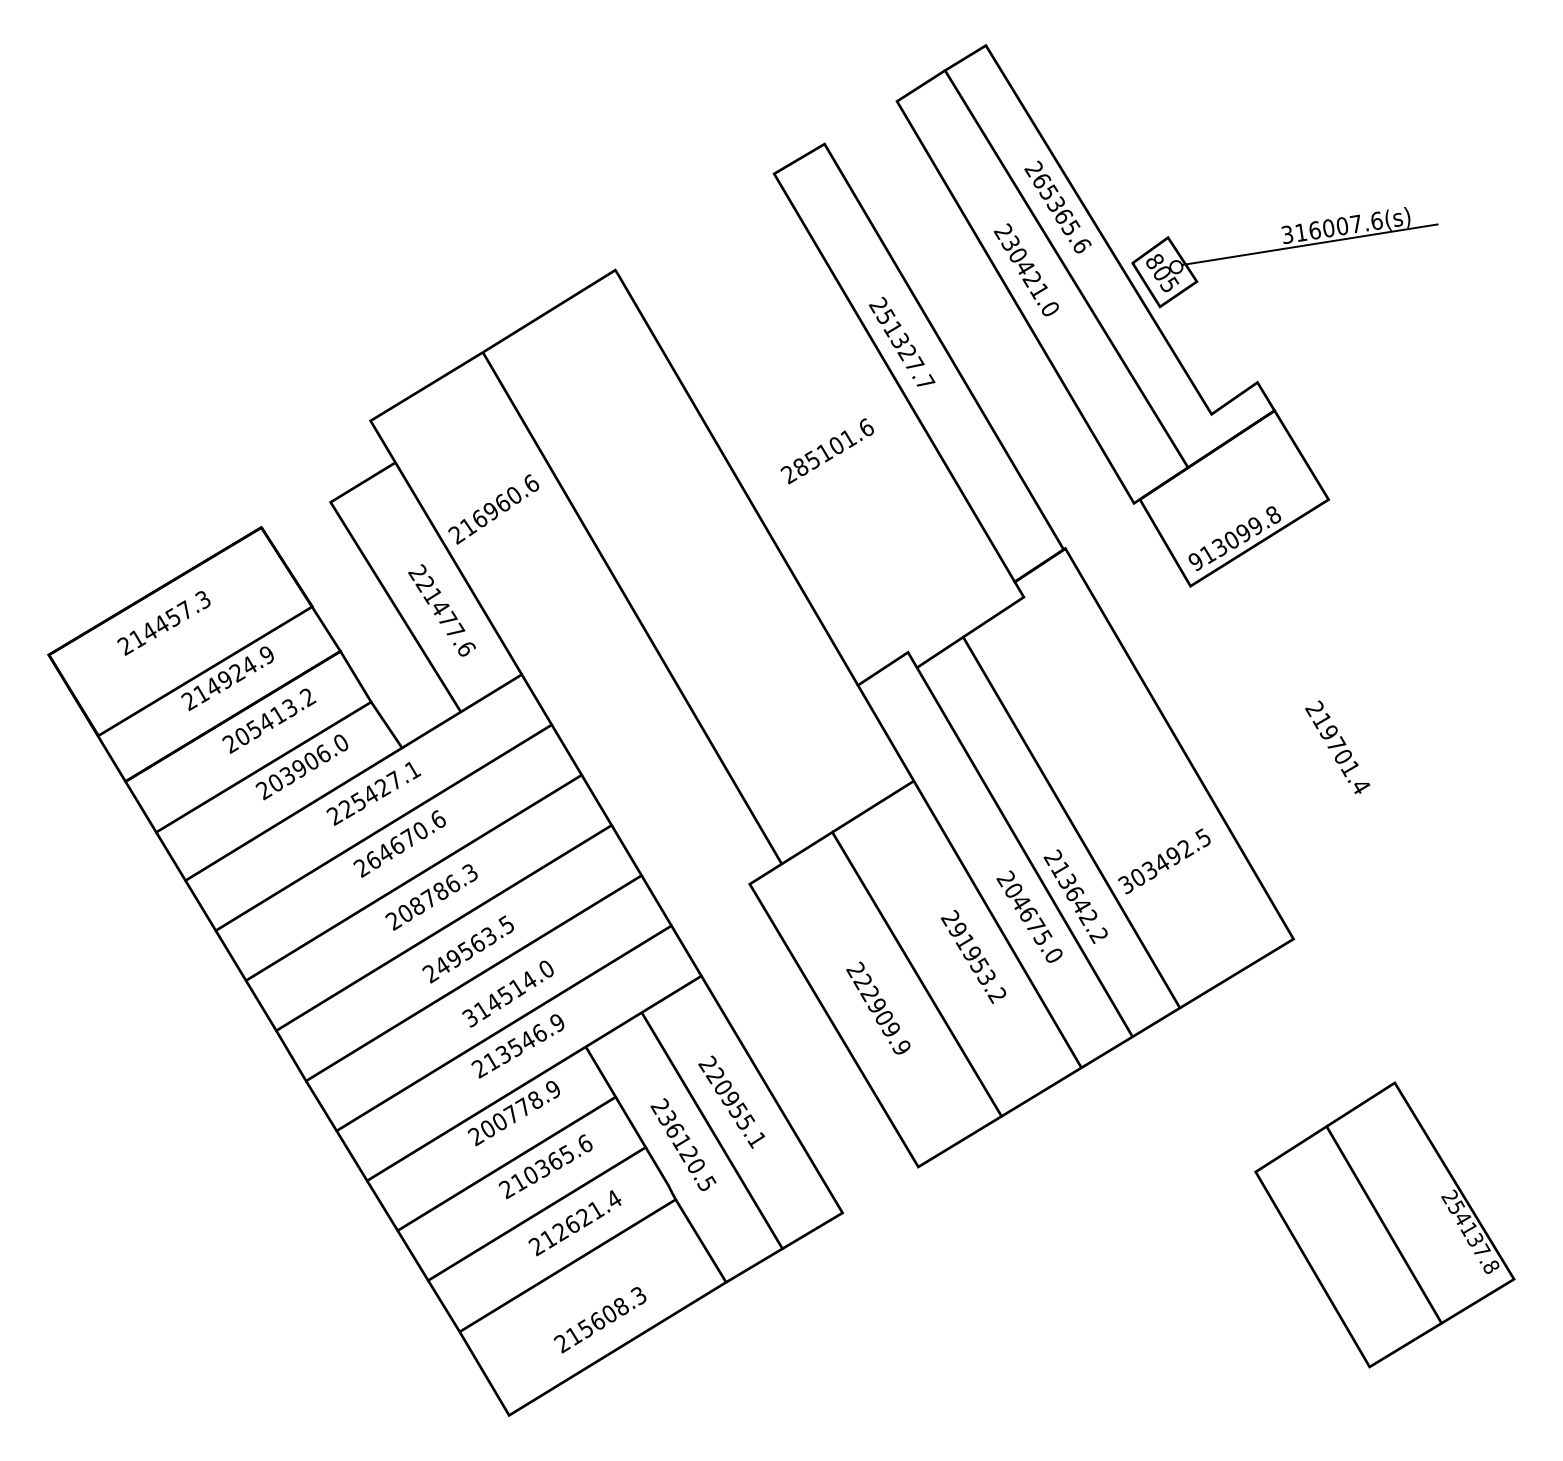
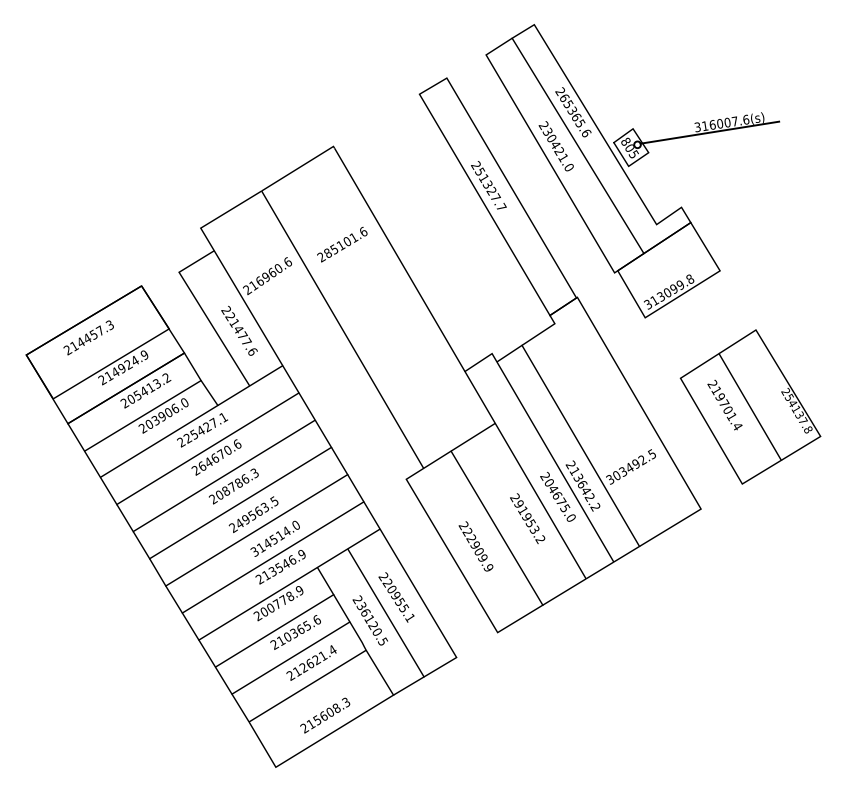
text: (827, 451) -> (342, 244), moved
text: (1194, 561) -> (647, 304), 913099.8 -> 313099.8
text: (1384, 1223) -> (750, 406), moved

